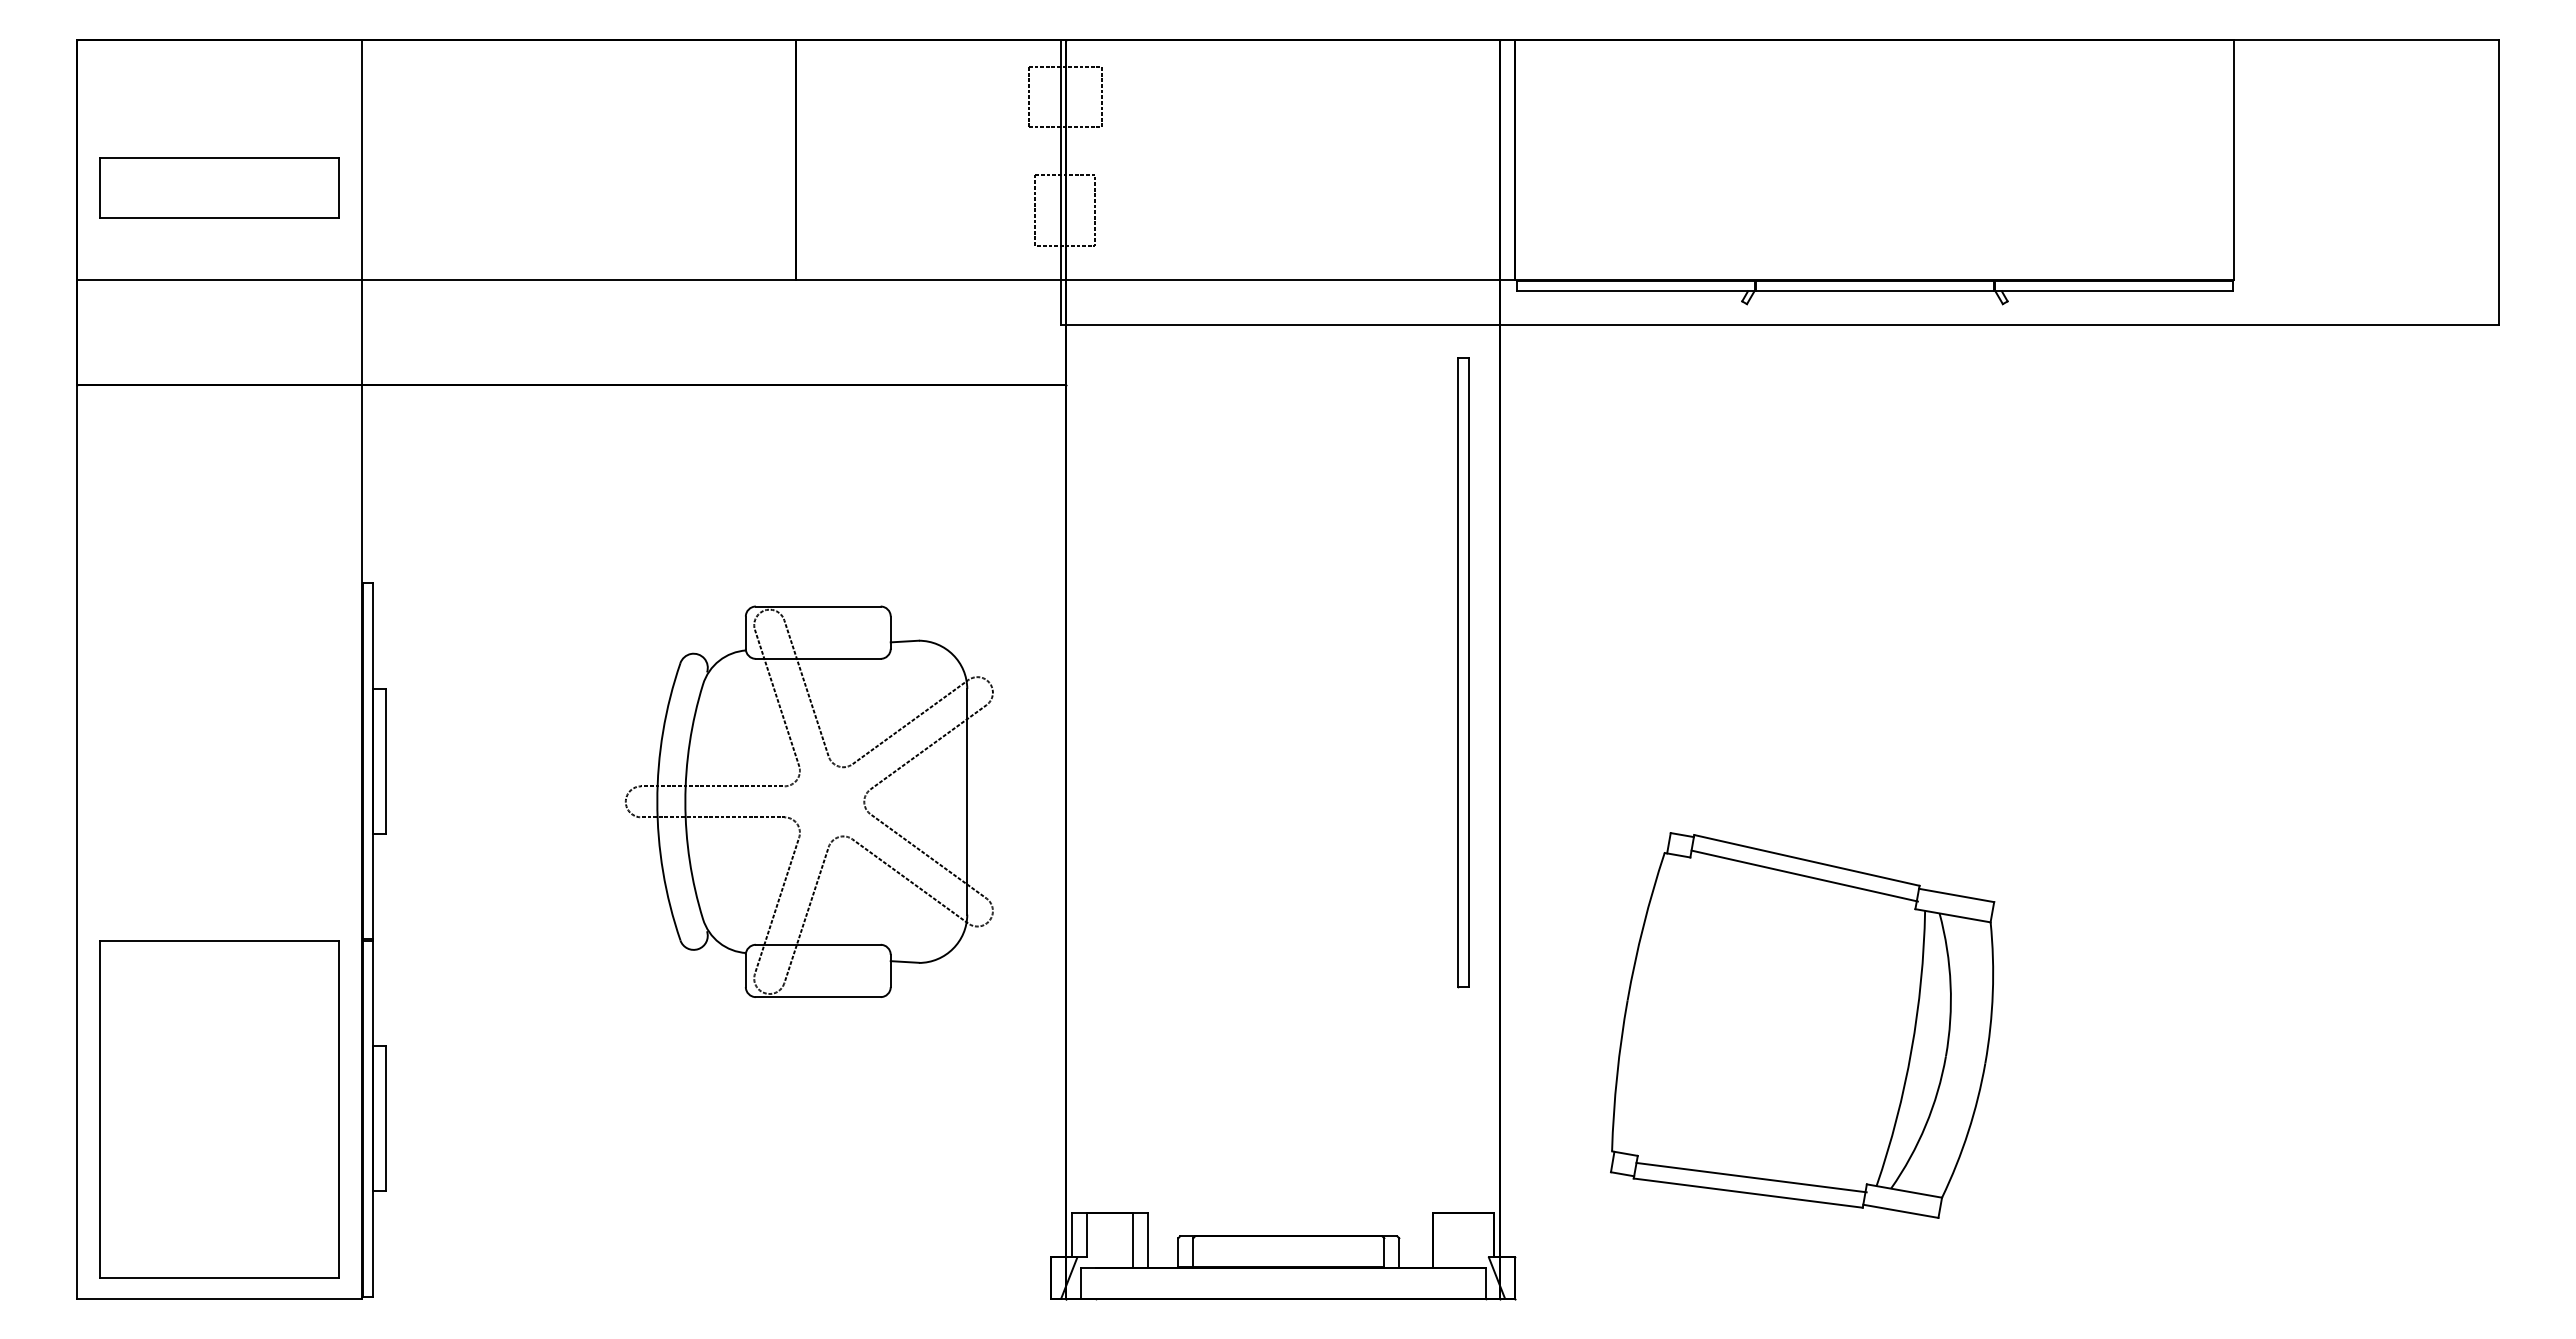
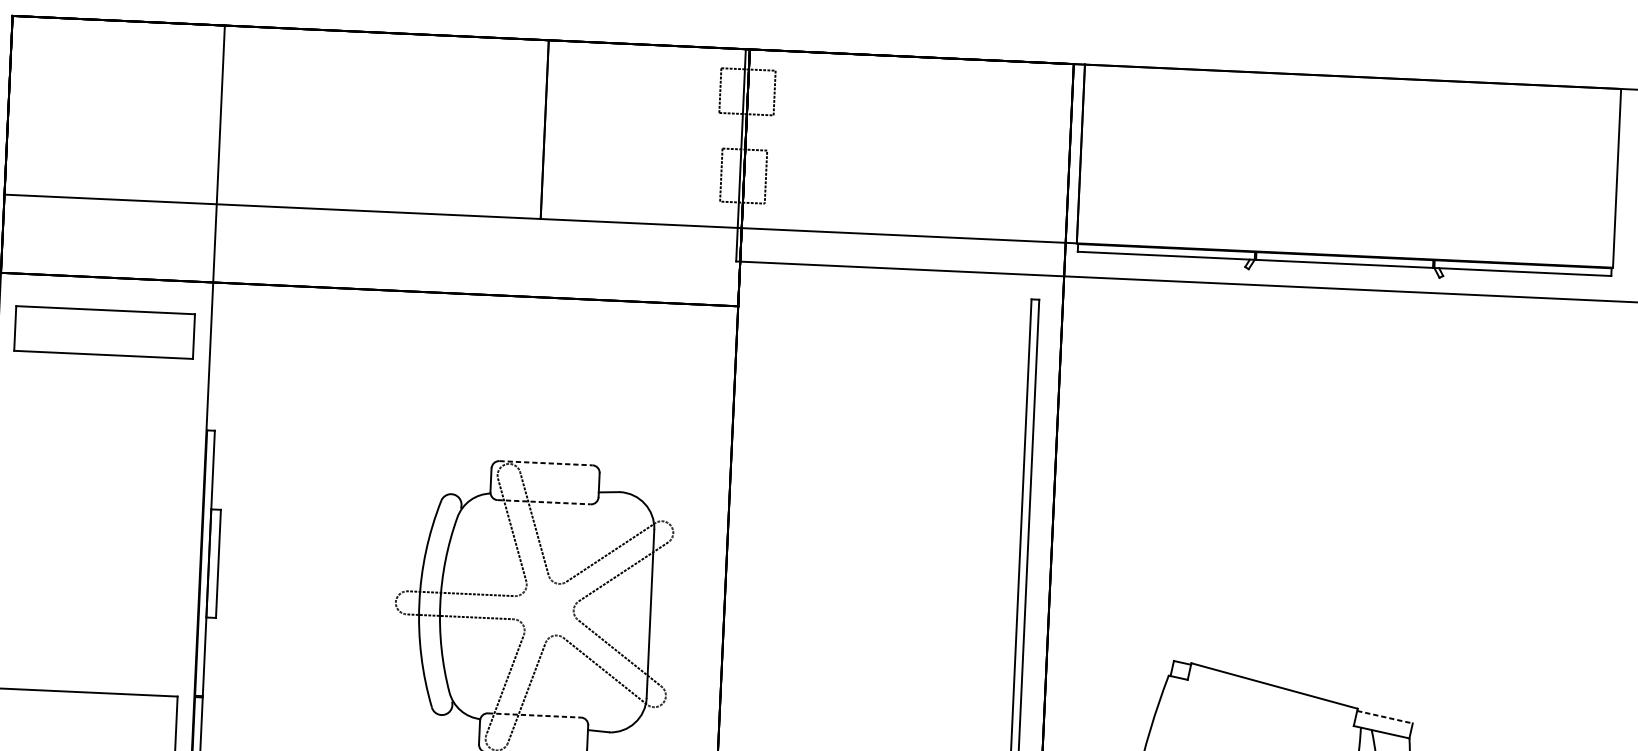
part: (219, 187) -> (104, 331), moved
line: (818, 606) -> (546, 463), solid -> dashed
line: (818, 658) -> (544, 501), solid -> dashed
line: (1804, 875) -> (1272, 697), removed
line: (1957, 895) -> (1385, 717), solid -> dashed
line: (818, 944) -> (534, 715), solid -> dashed

